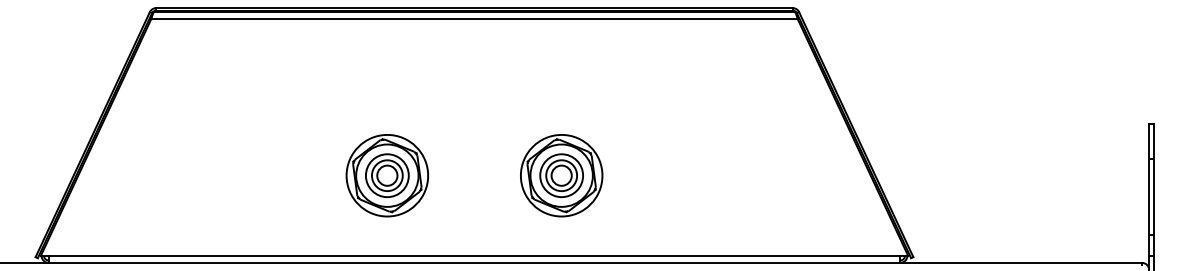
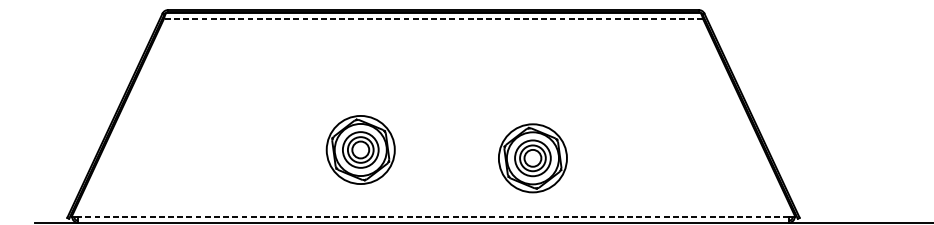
line: (474, 18) -> (433, 18), solid -> dashed
part: (561, 175) -> (532, 158), moved
line: (474, 255) -> (433, 216), solid -> dashed

